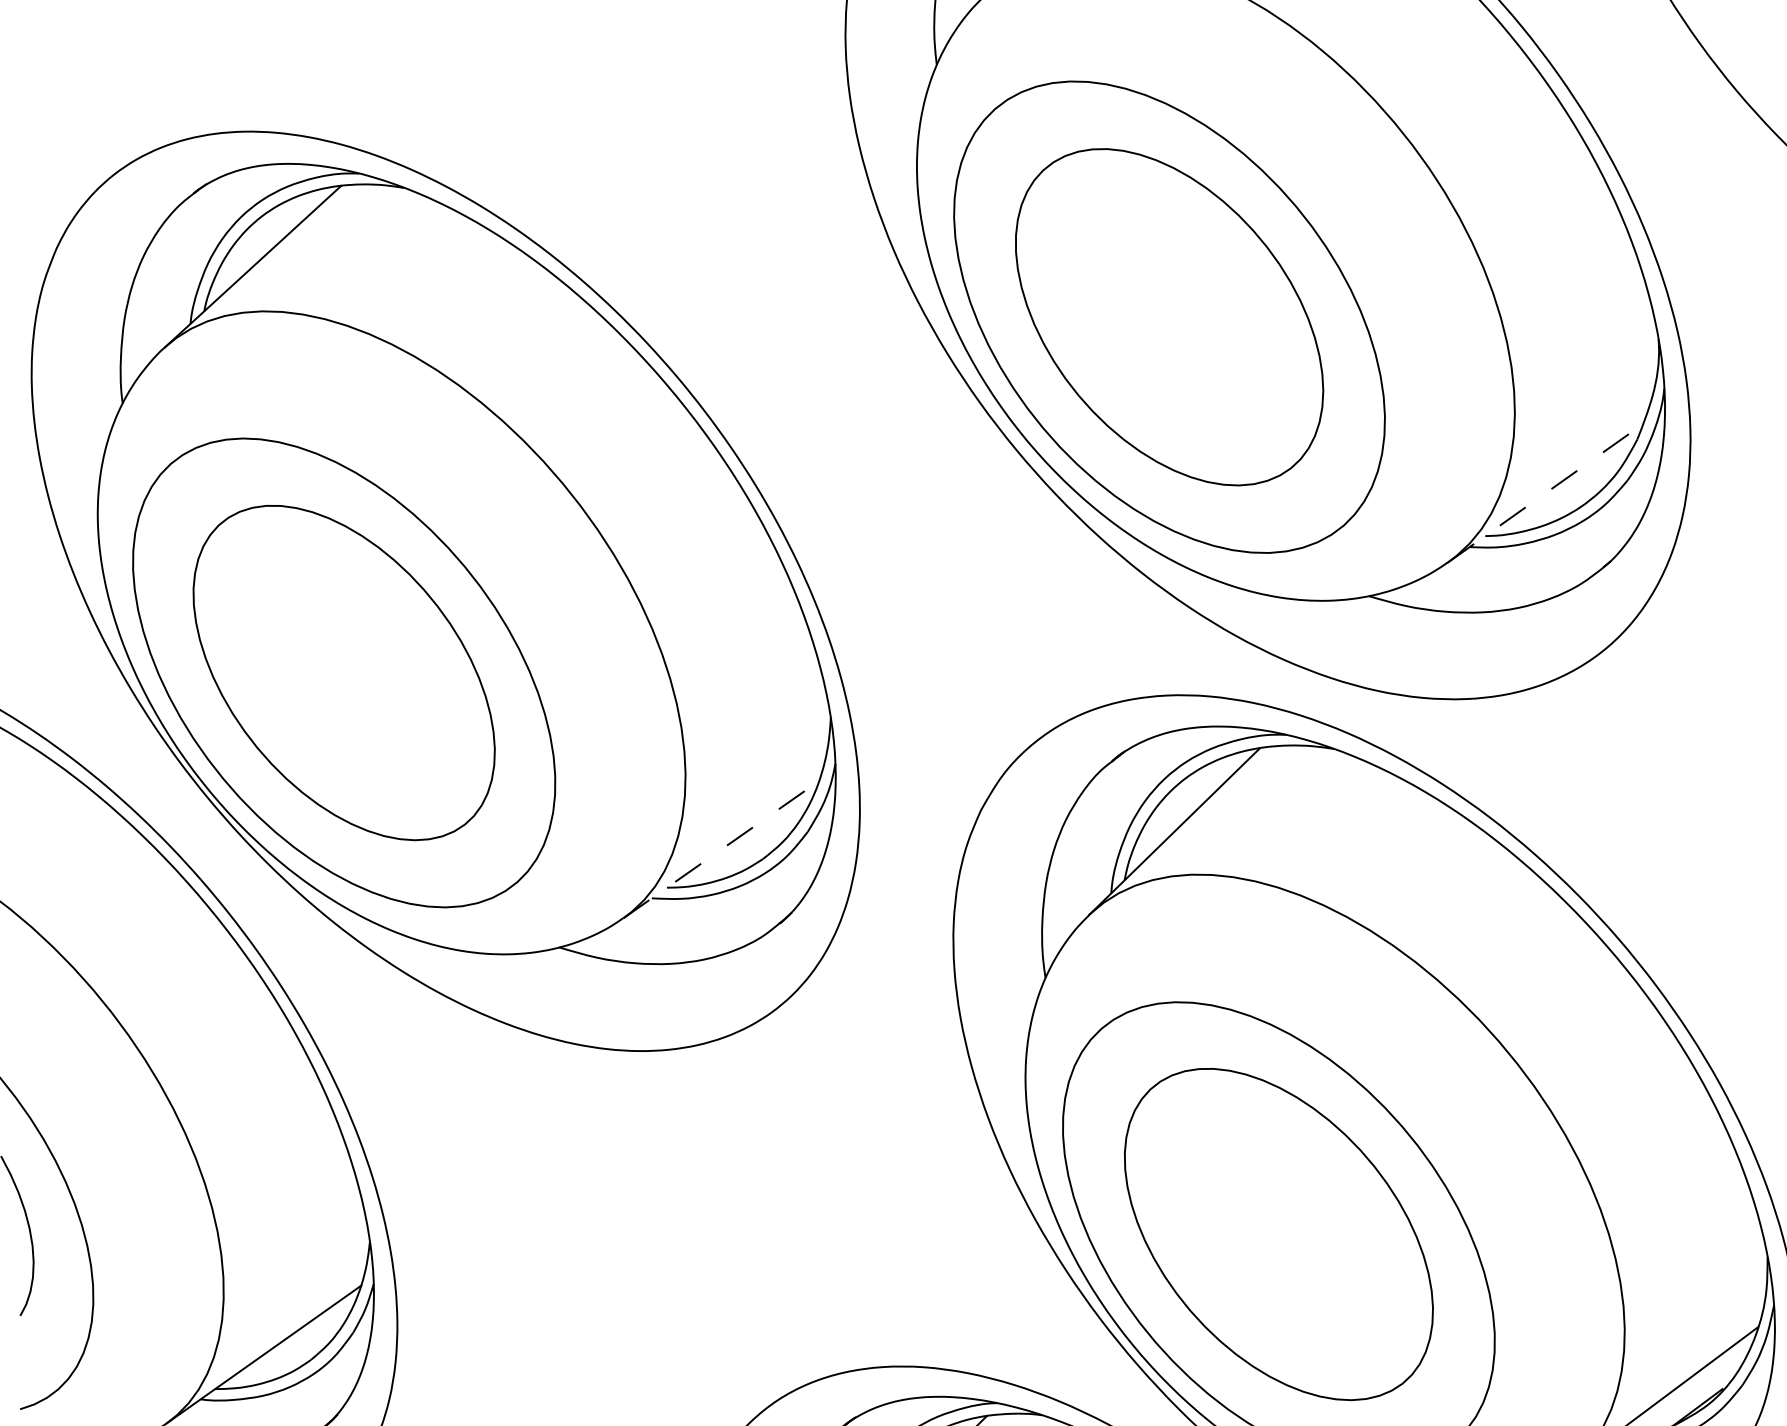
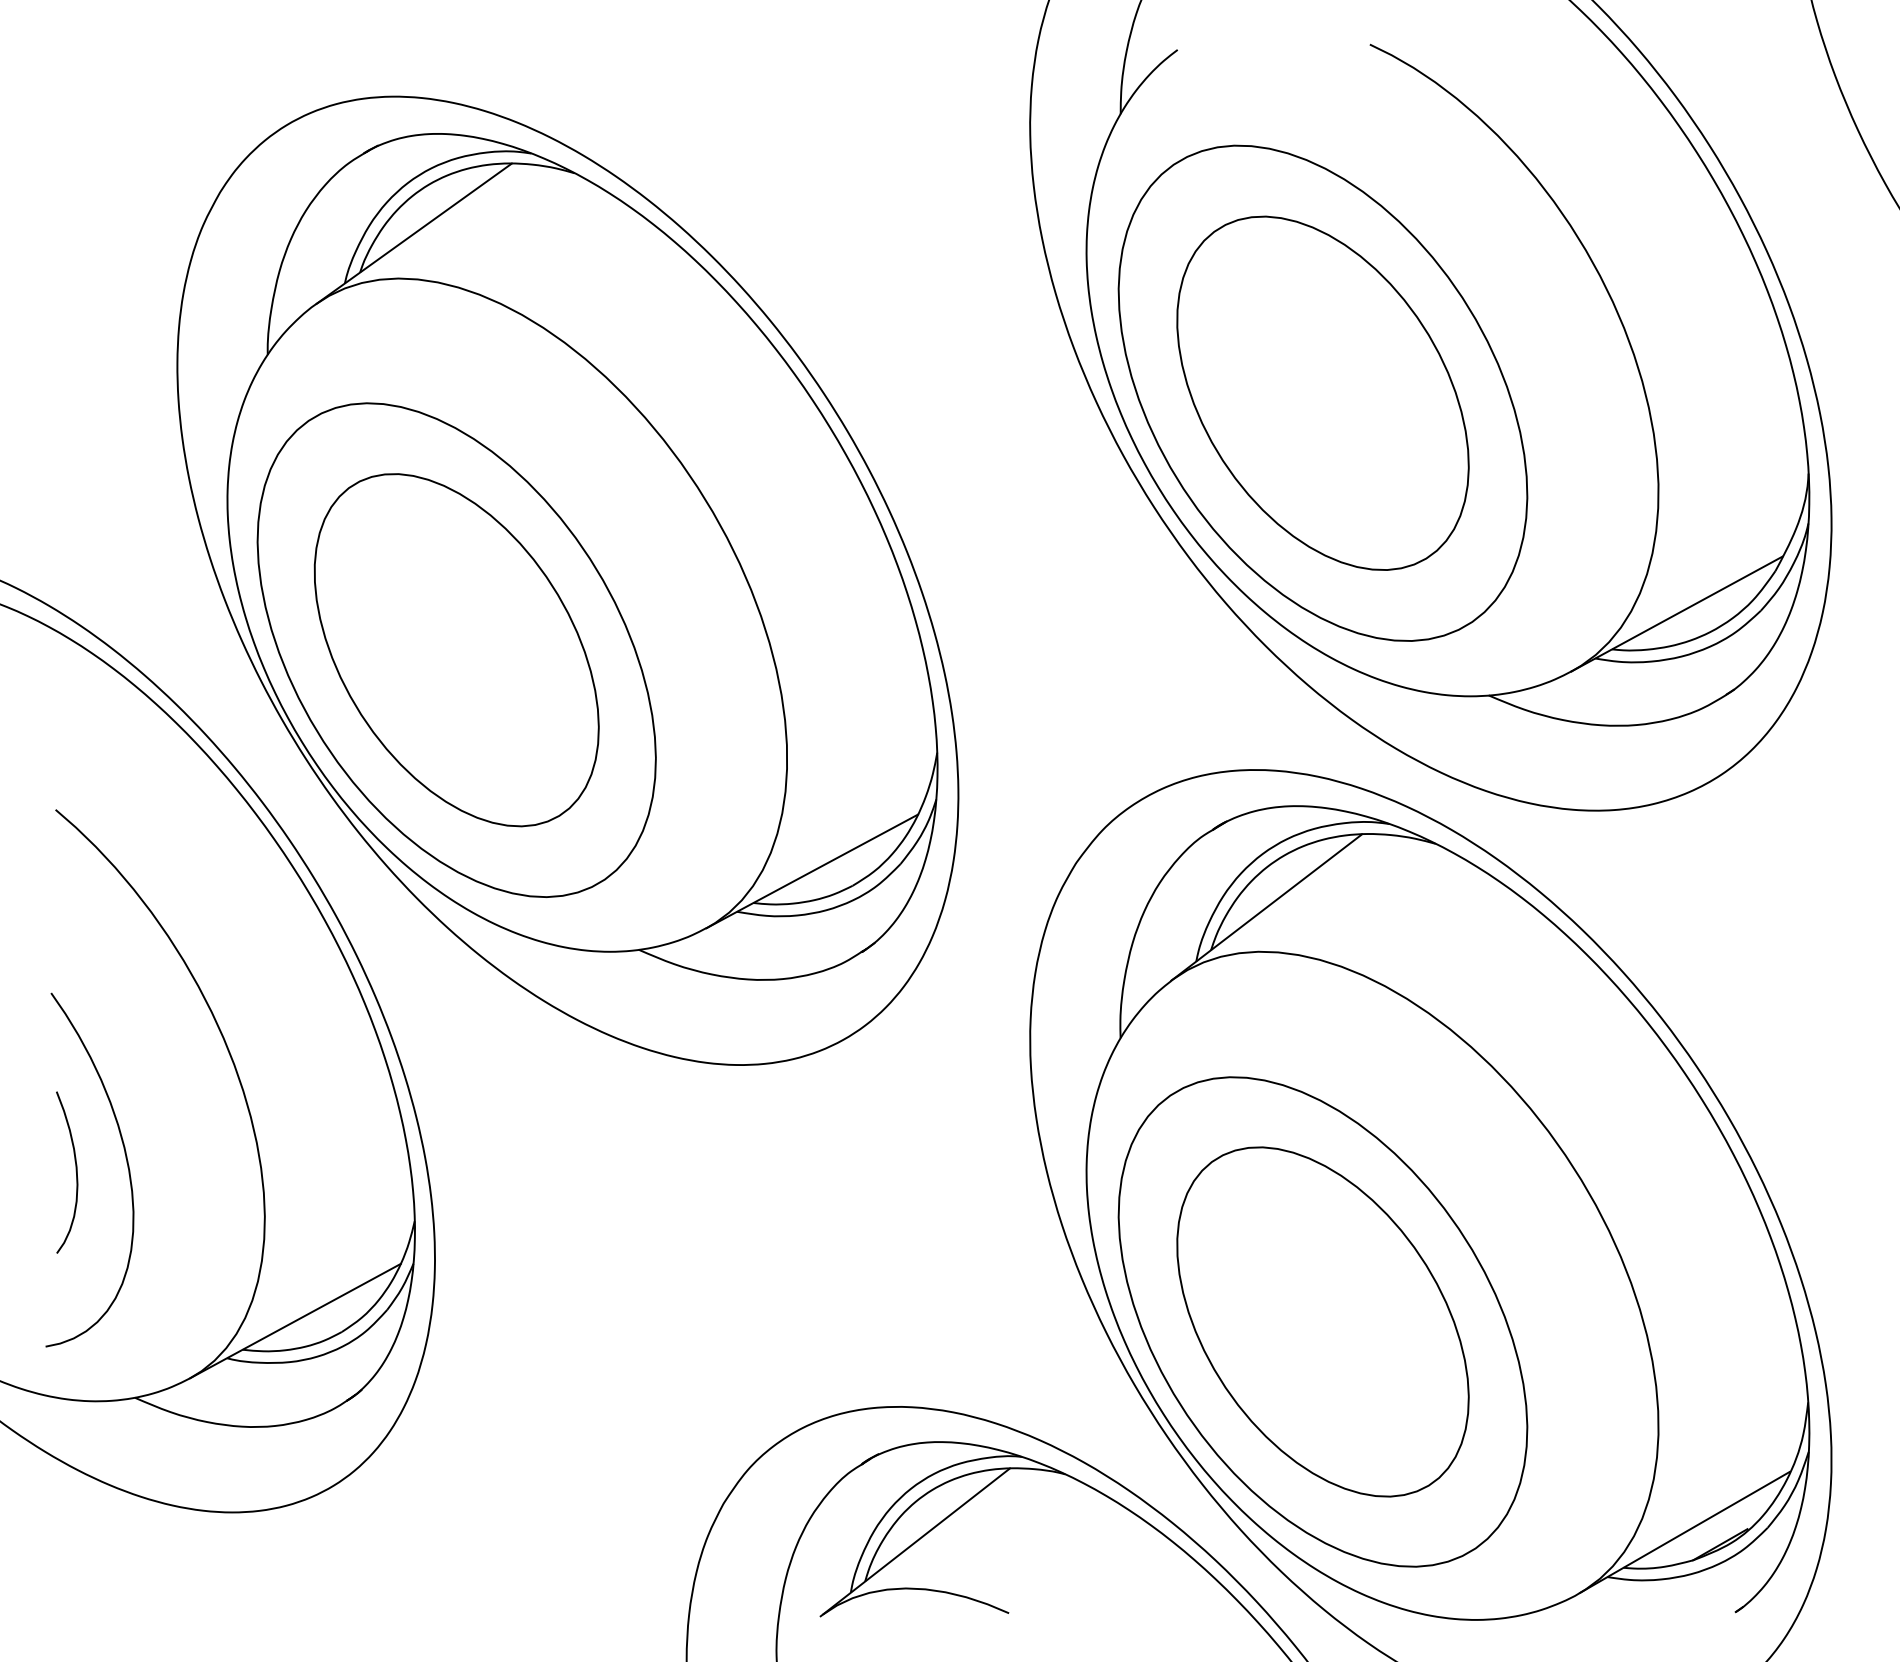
line: (1545, 492) -> (1677, 613), dashed -> solid
line: (721, 849) -> (812, 871), dashed -> solid

